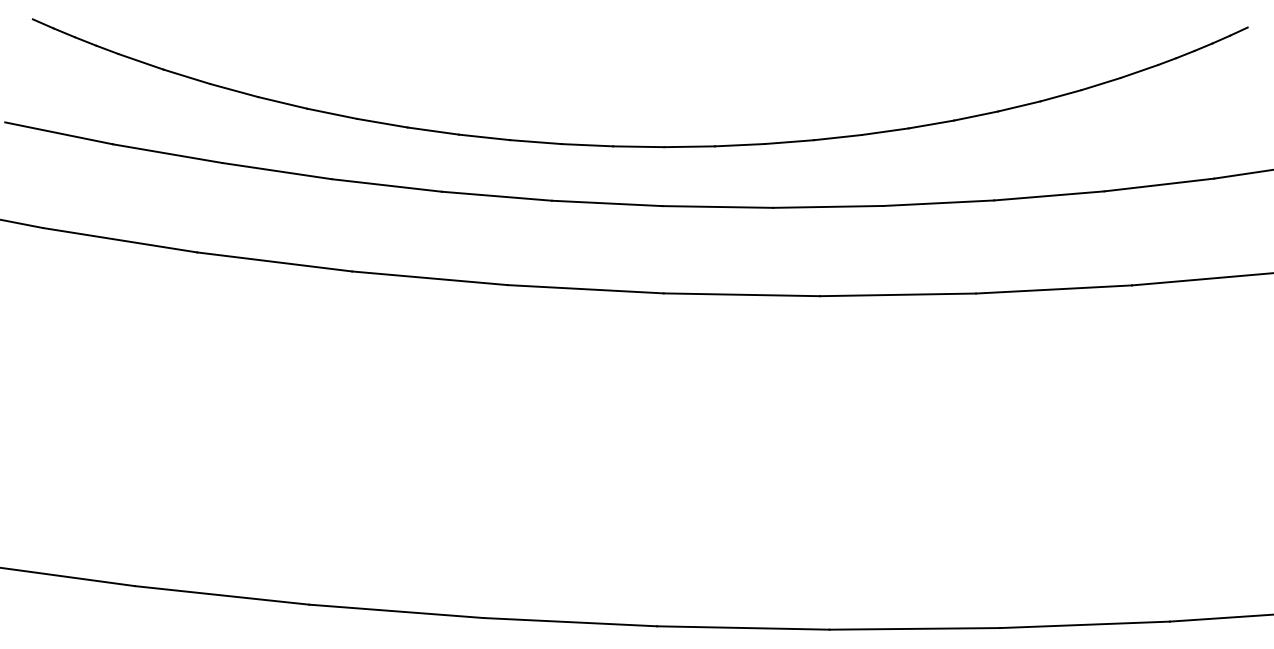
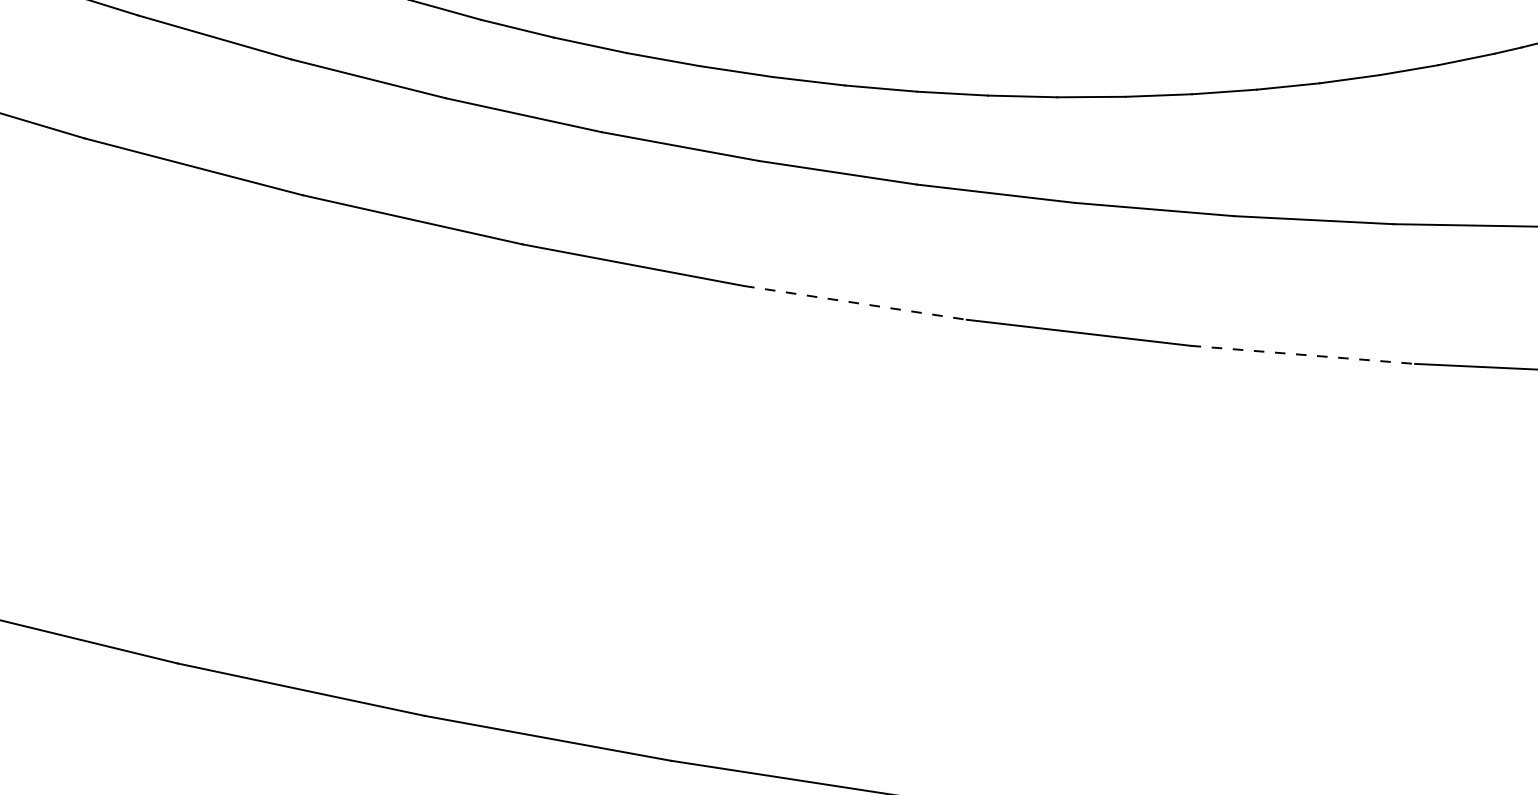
line: (1054, 289) -> (1303, 354), solid -> dashed
line: (742, 294) -> (856, 302), solid -> dashed

